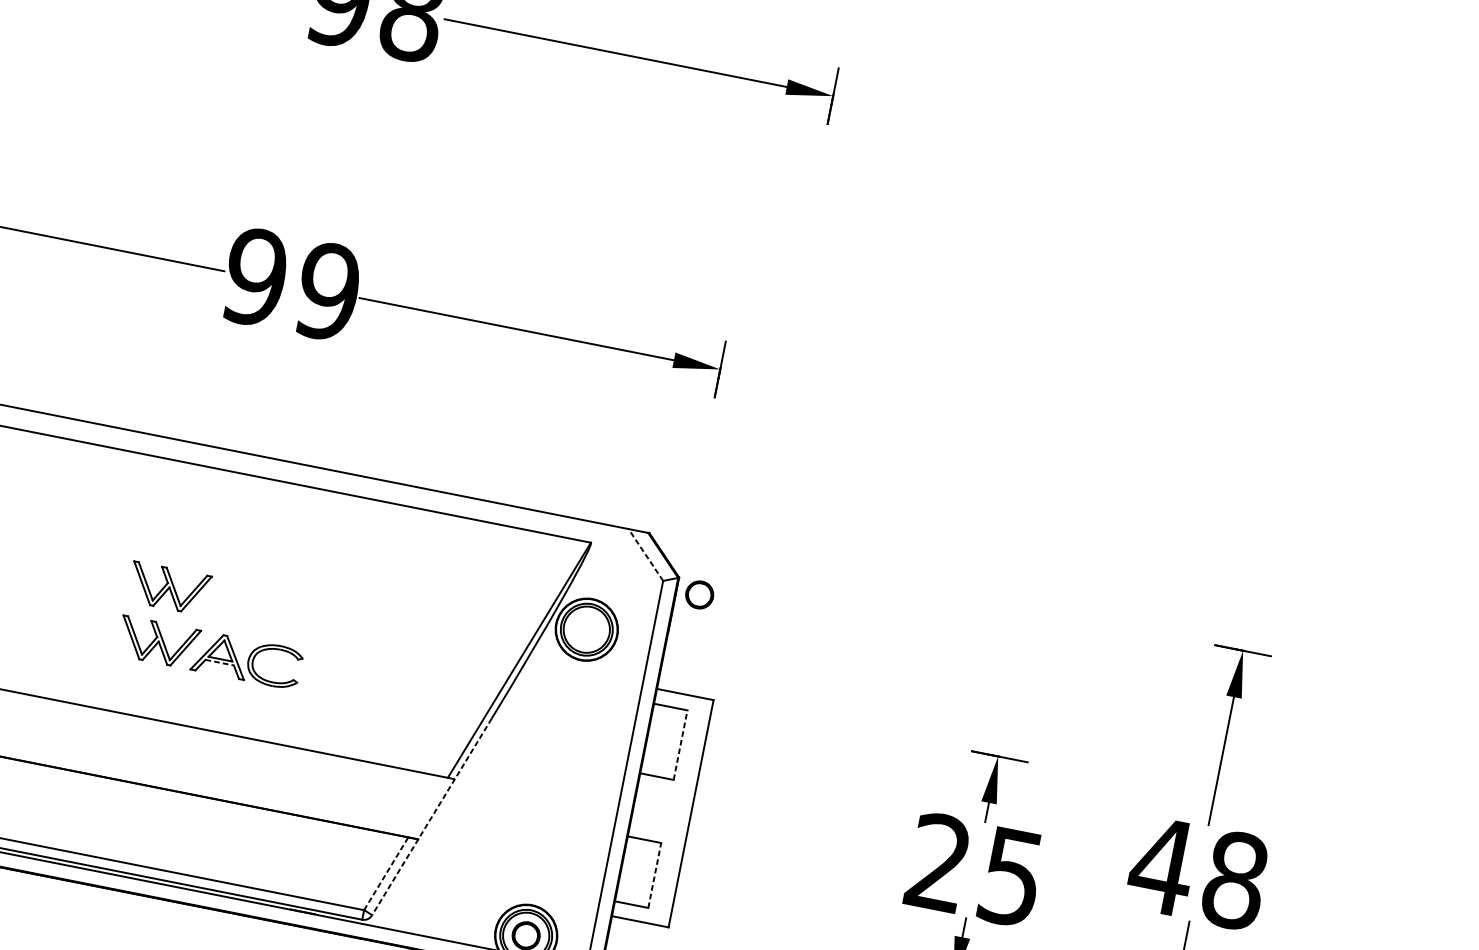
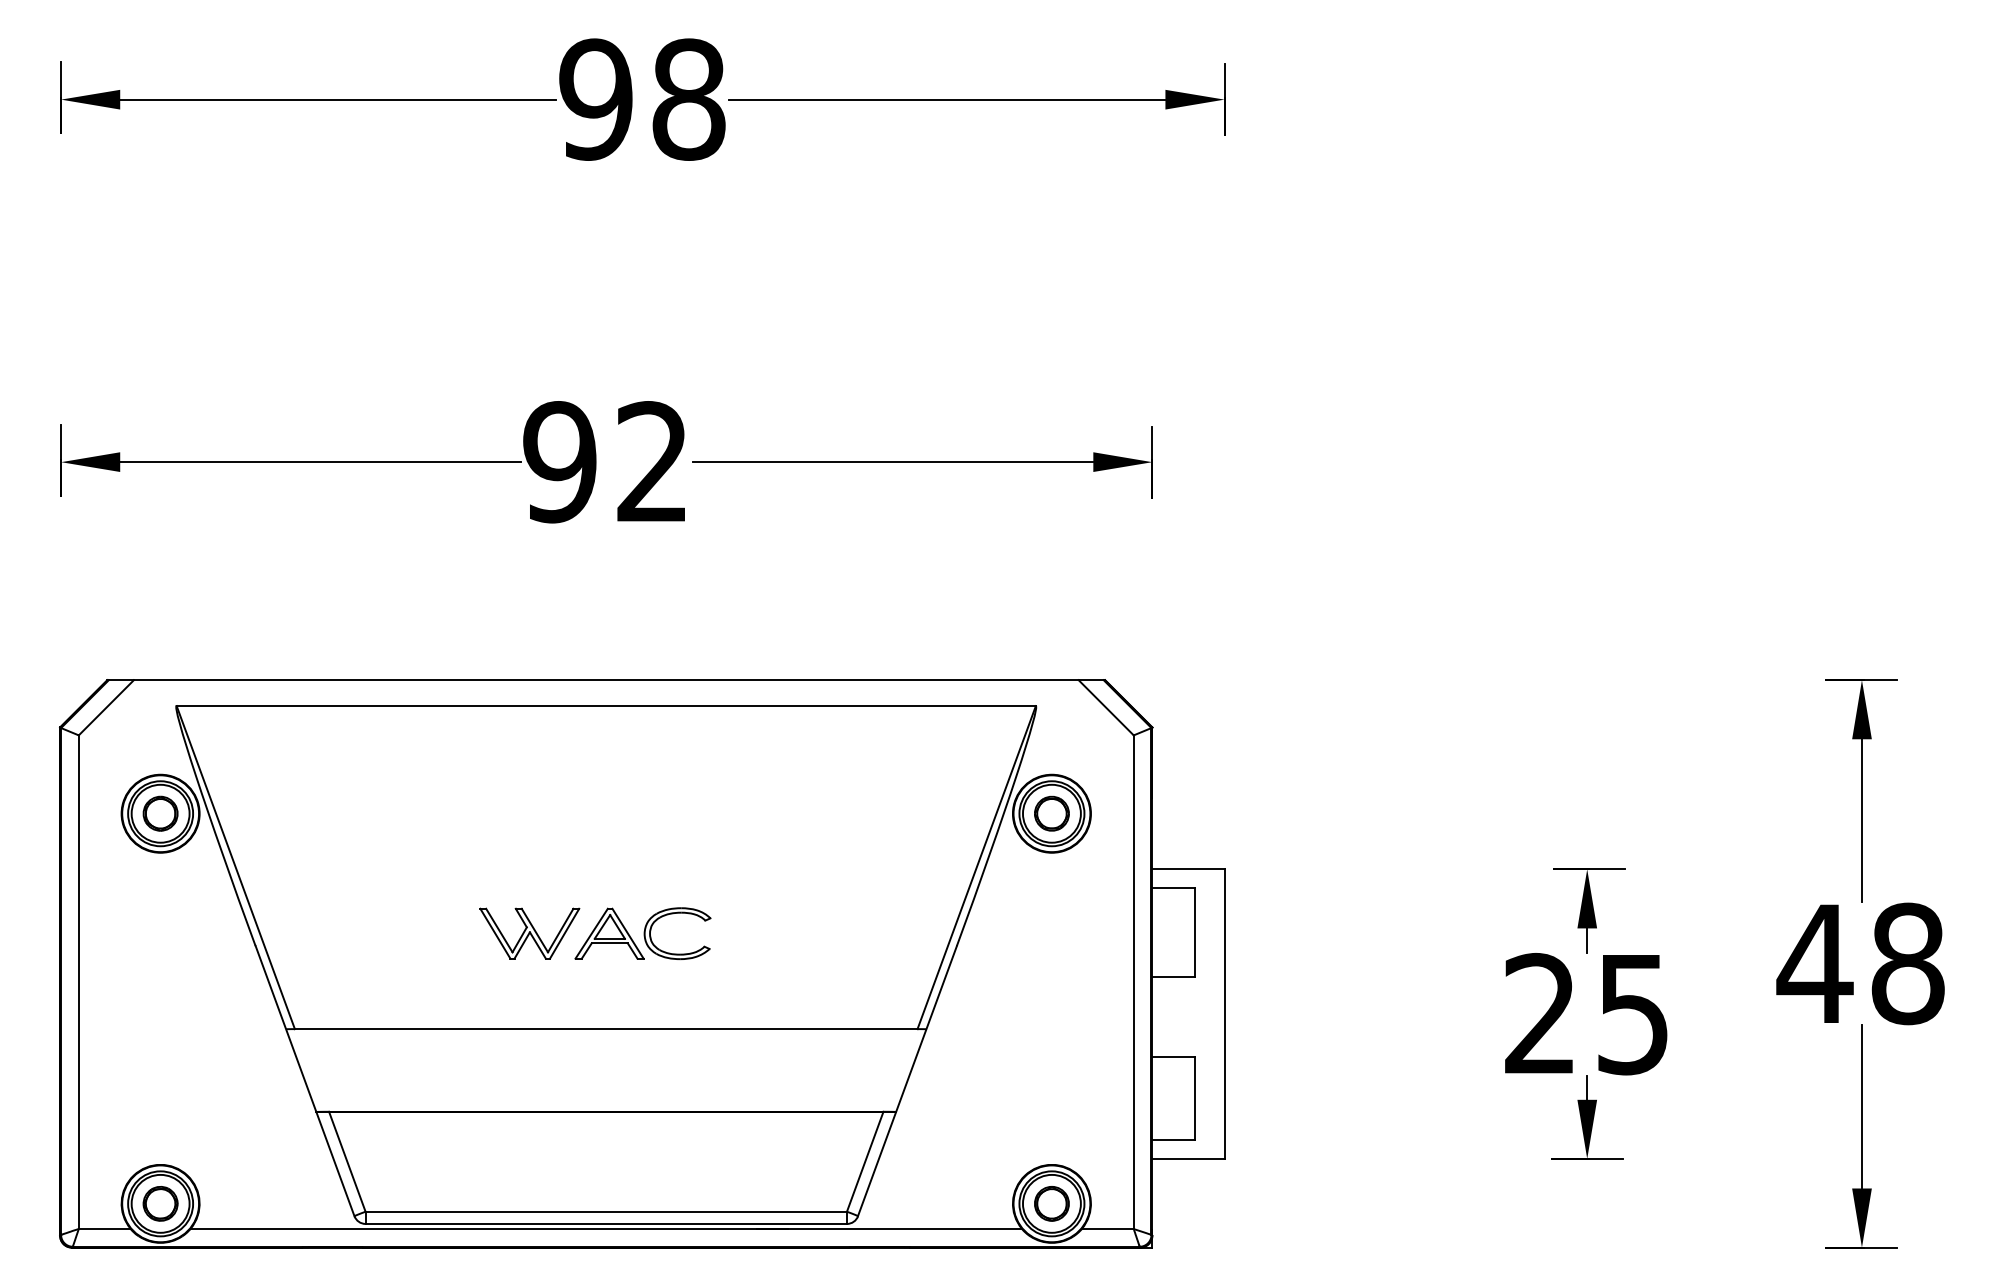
text: (327, 292) -> (652, 462), 99 -> 92
line: (646, 554) -> (1106, 707), dashed -> solid
part: (168, 588) -> (529, 864), removed
part: (699, 594) -> (1051, 813), moved
line: (220, 662) -> (610, 943), dashed -> solid
line: (680, 745) -> (1194, 932), dashed -> solid
line: (431, 817) -> (907, 1081), dashed -> solid
line: (386, 873) -> (865, 1161), dashed -> solid
line: (654, 875) -> (1194, 1098), dashed -> solid

